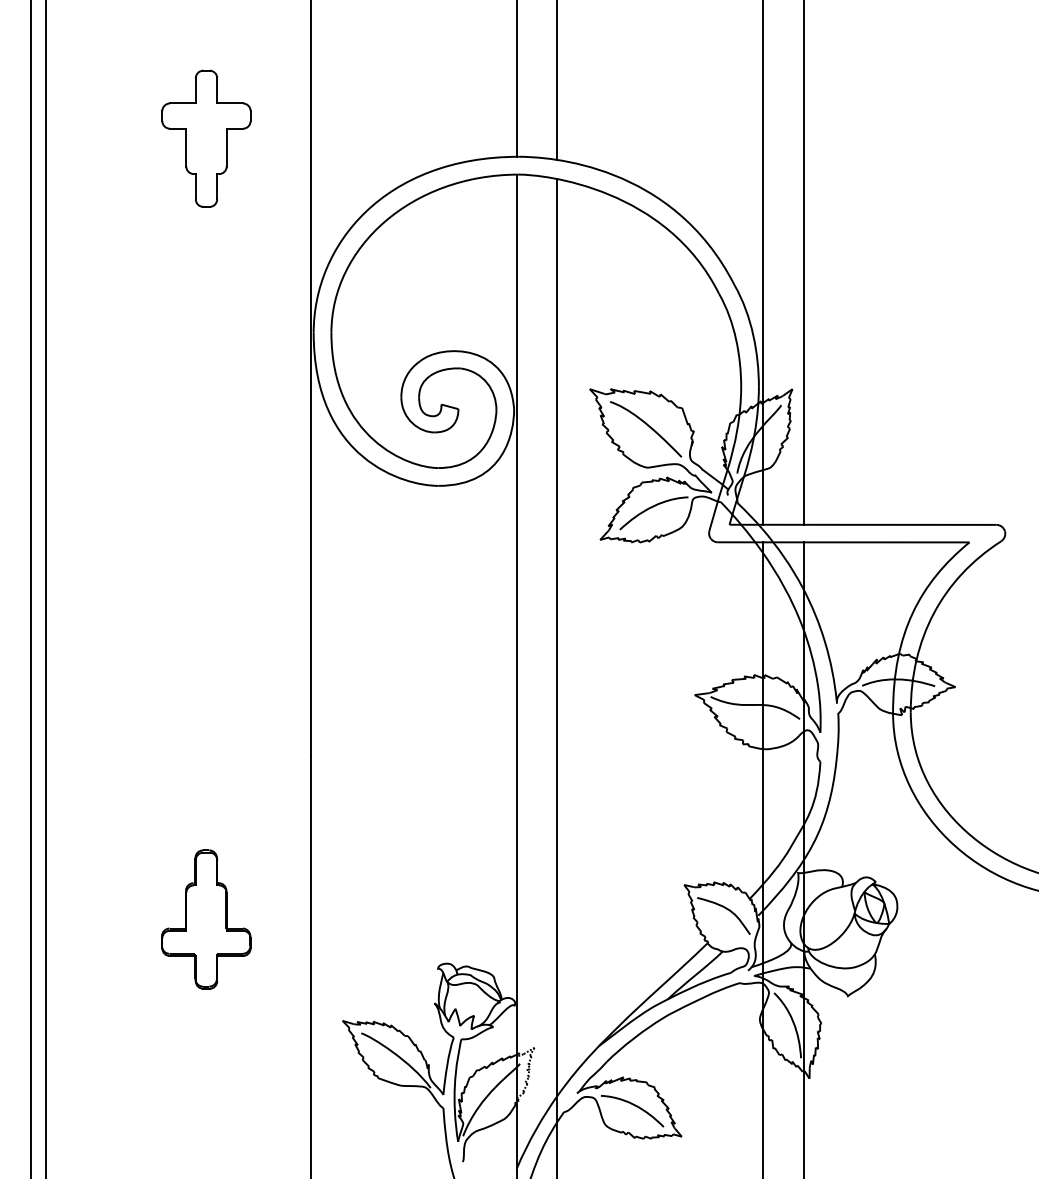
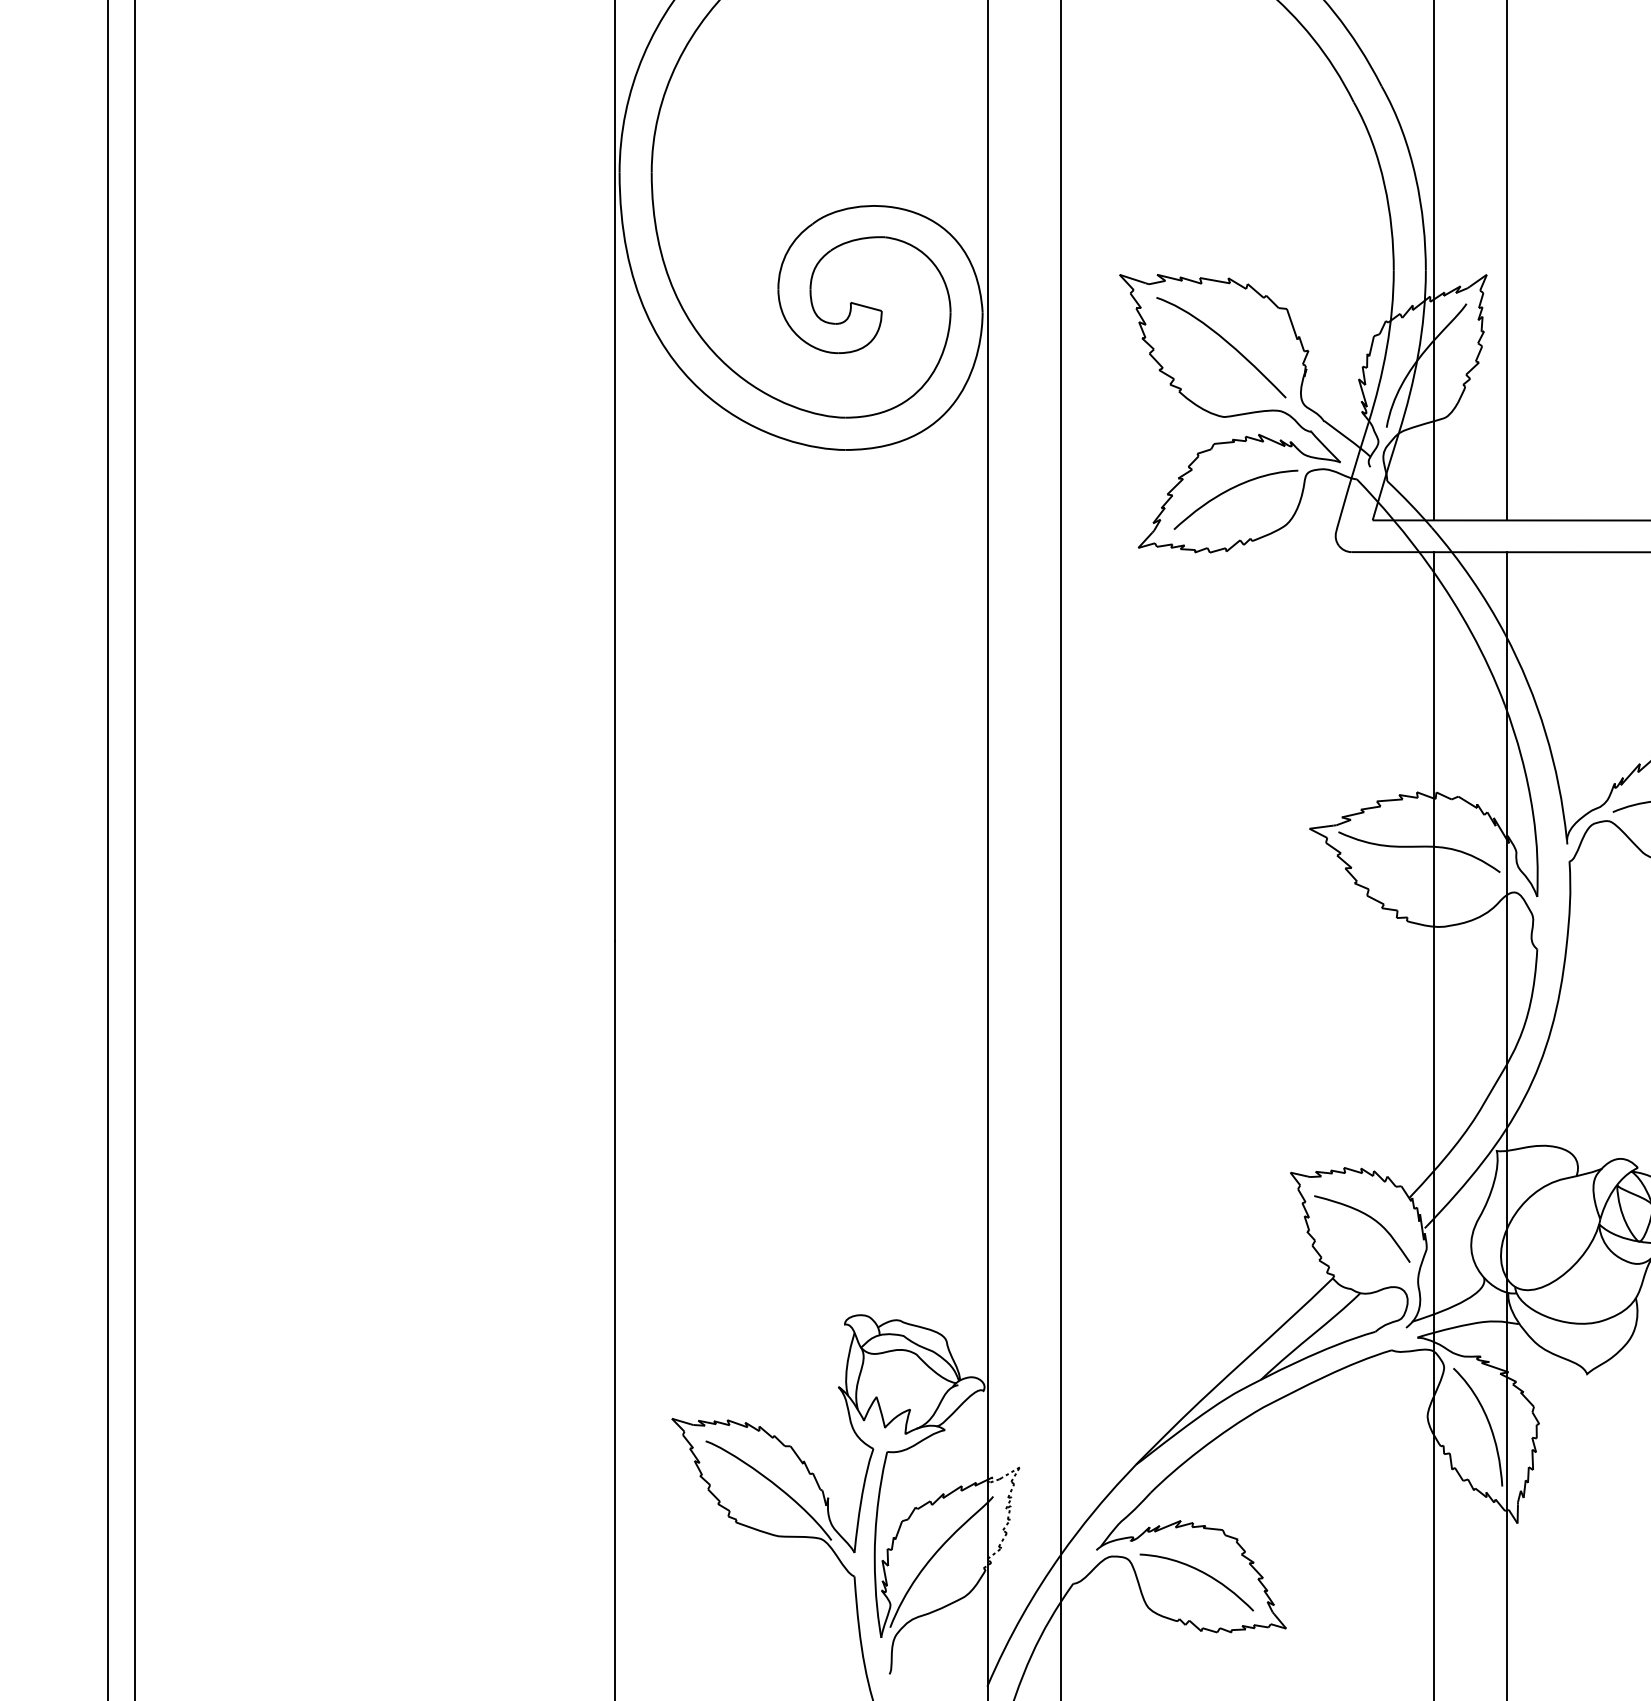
part: (206, 919) -> (425, 1235), removed

